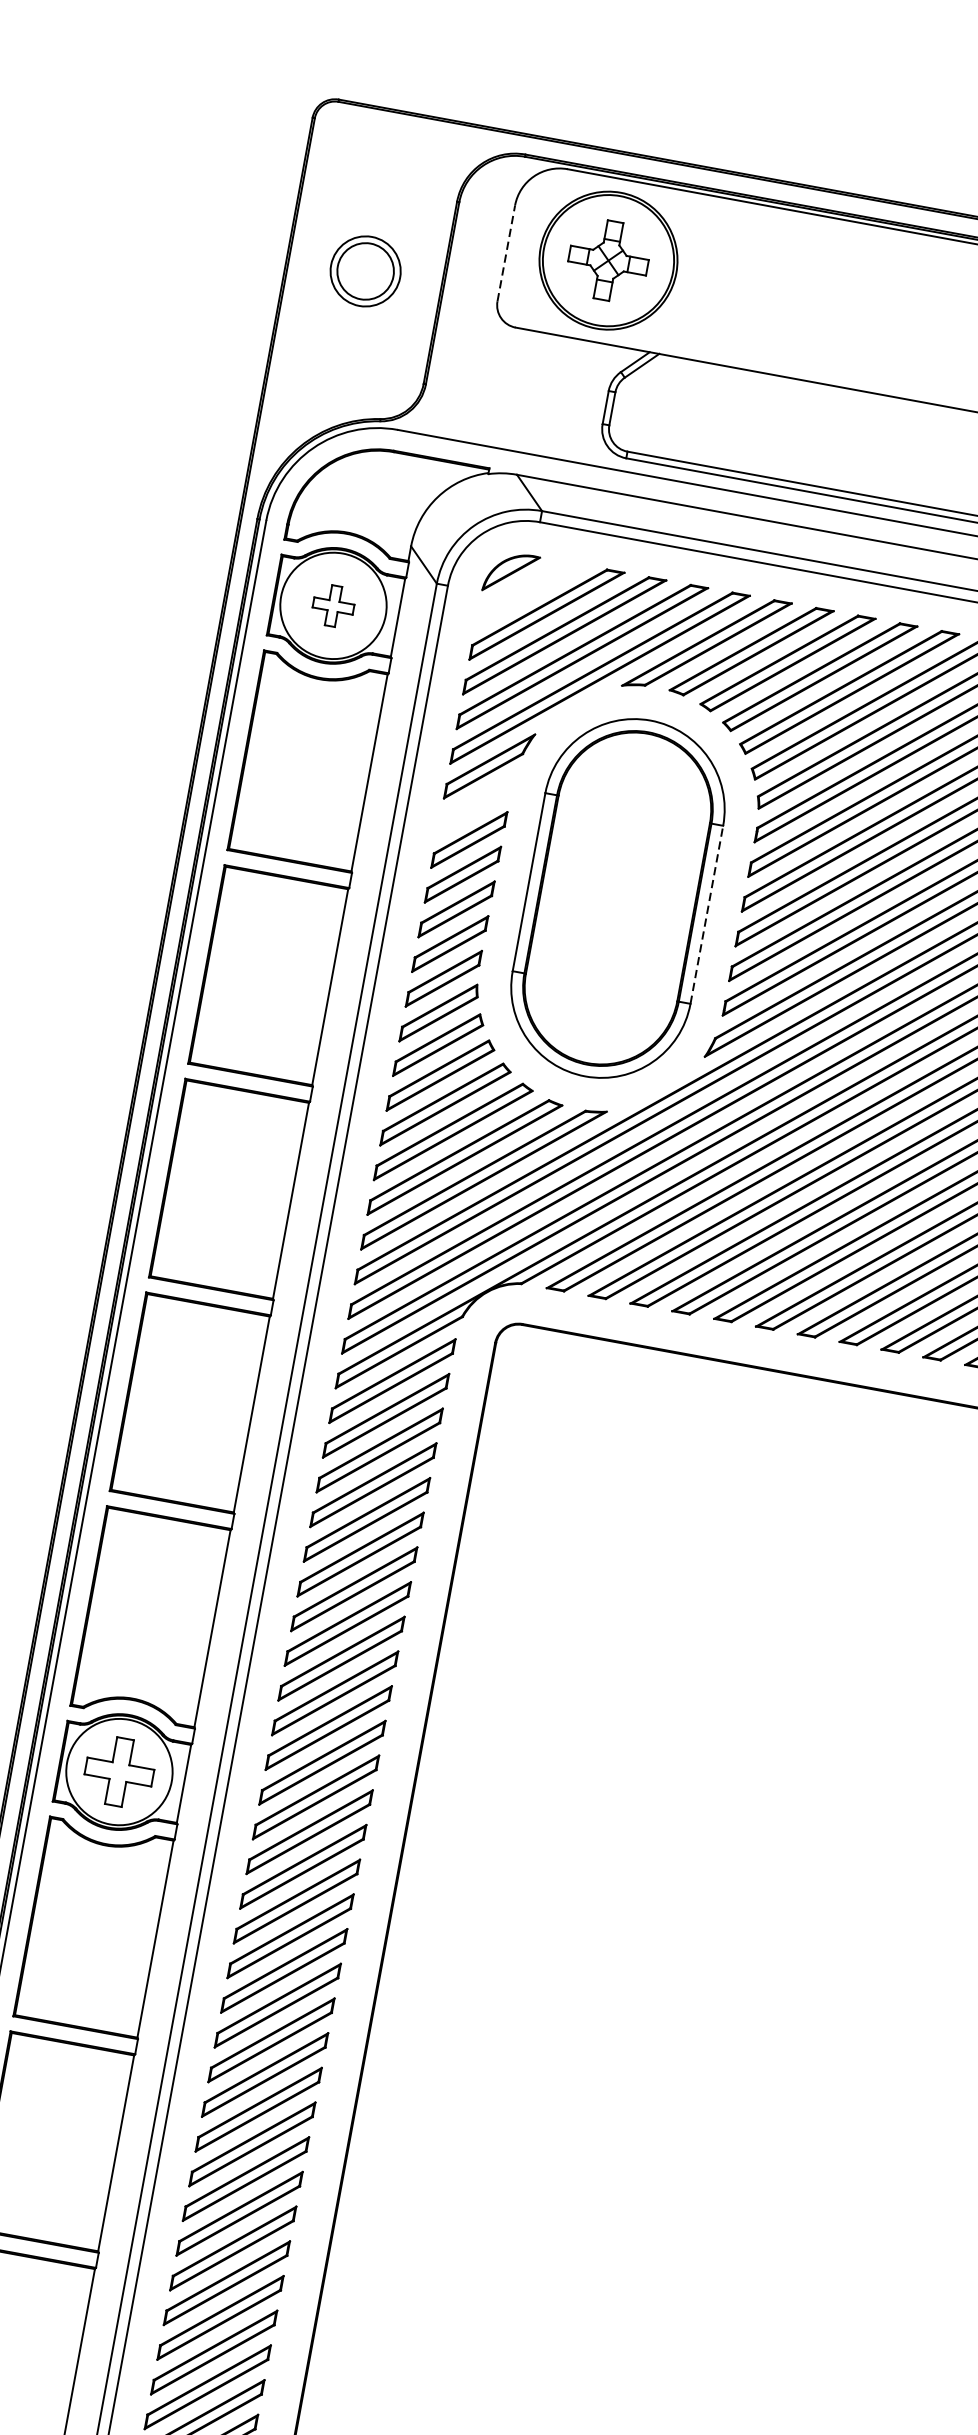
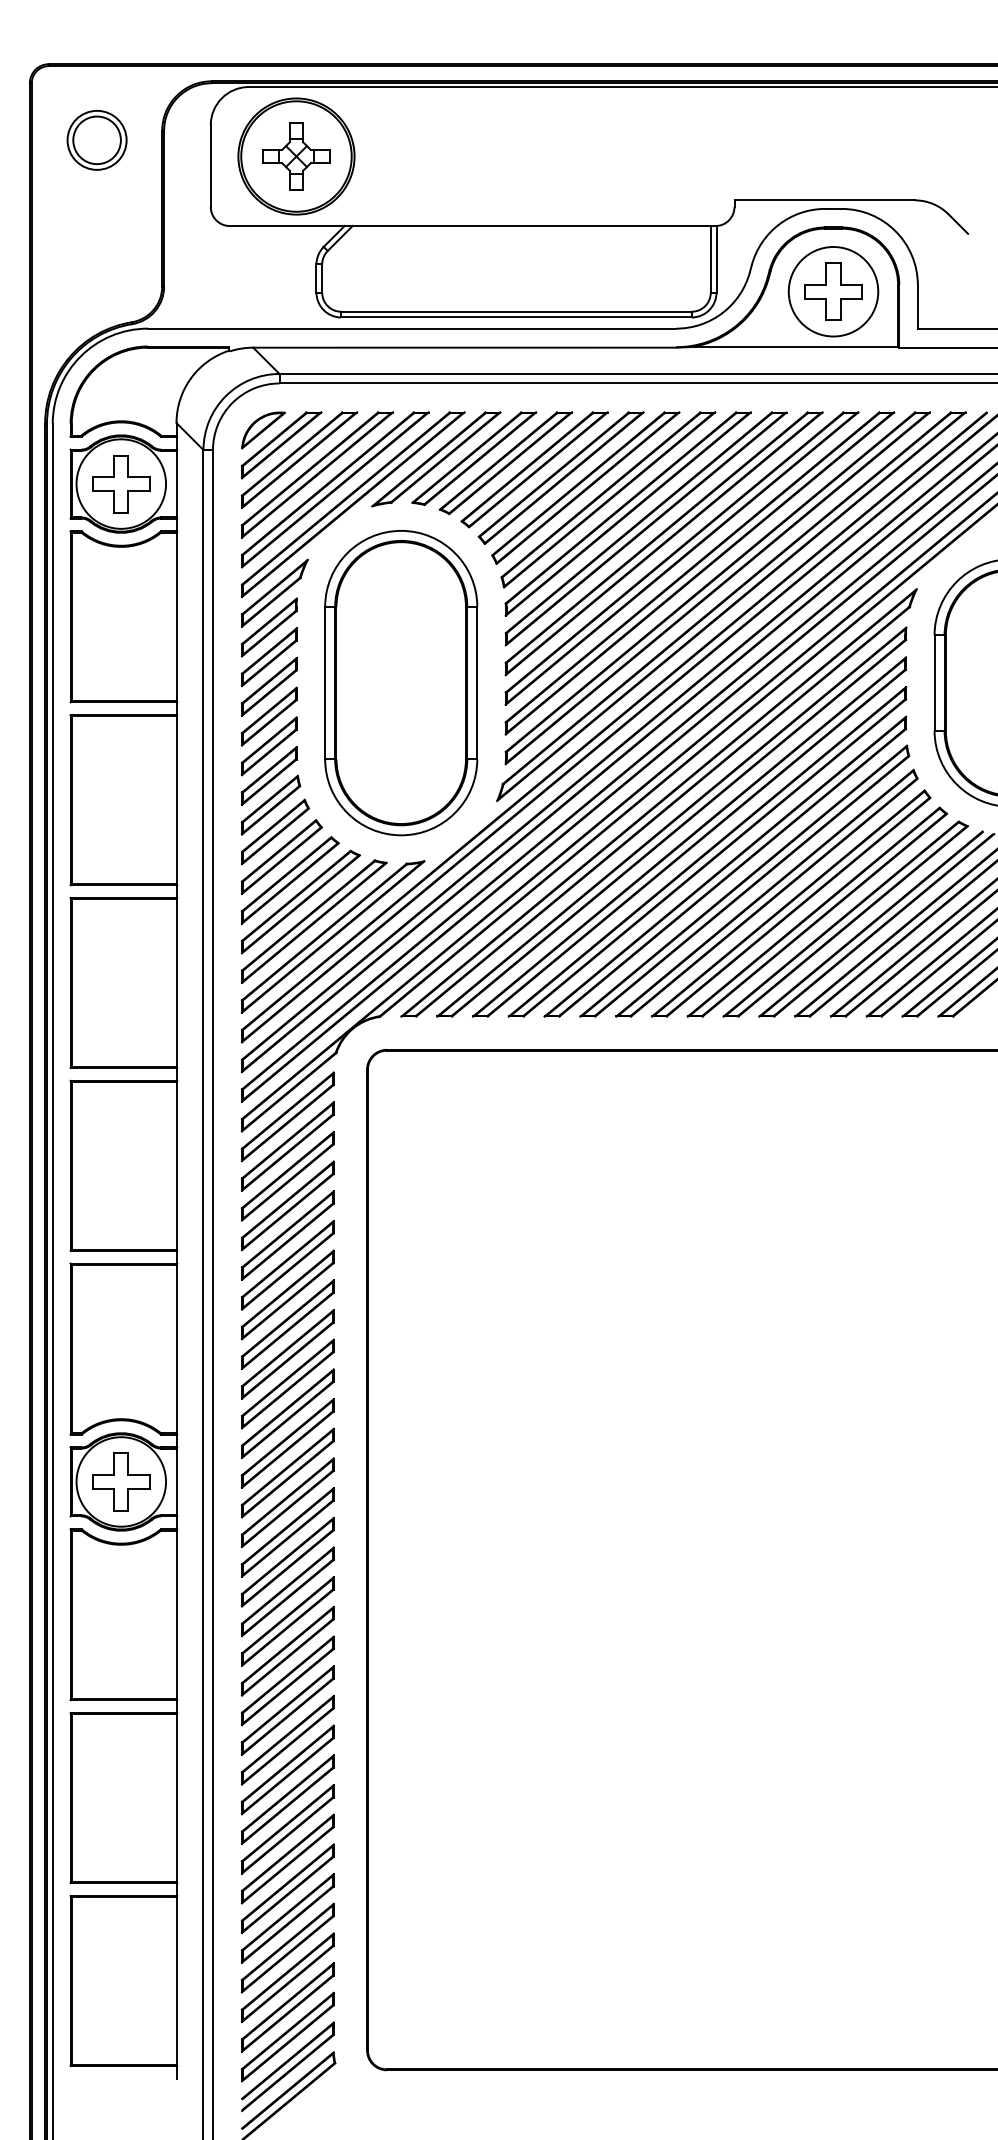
line: (505, 253) -> (210, 166), dashed -> solid
part: (364, 271) -> (96, 140), moved
part: (529, 595) -> (281, 445), added
part: (333, 606) -> (121, 484), size x1.67
part: (474, 805) -> (268, 627), added
line: (707, 914) -> (477, 682), dashed -> solid

